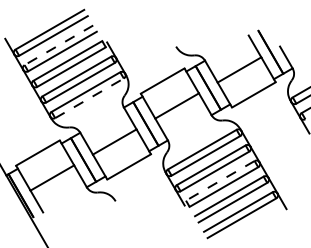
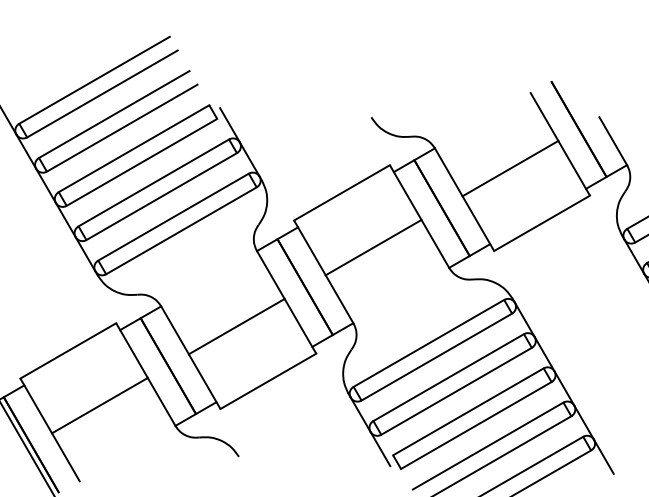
line: (58, 45) -> (113, 114), dashed -> solid
line: (89, 98) -> (181, 231), dashed -> solid
line: (220, 180) -> (468, 411), dashed -> solid

